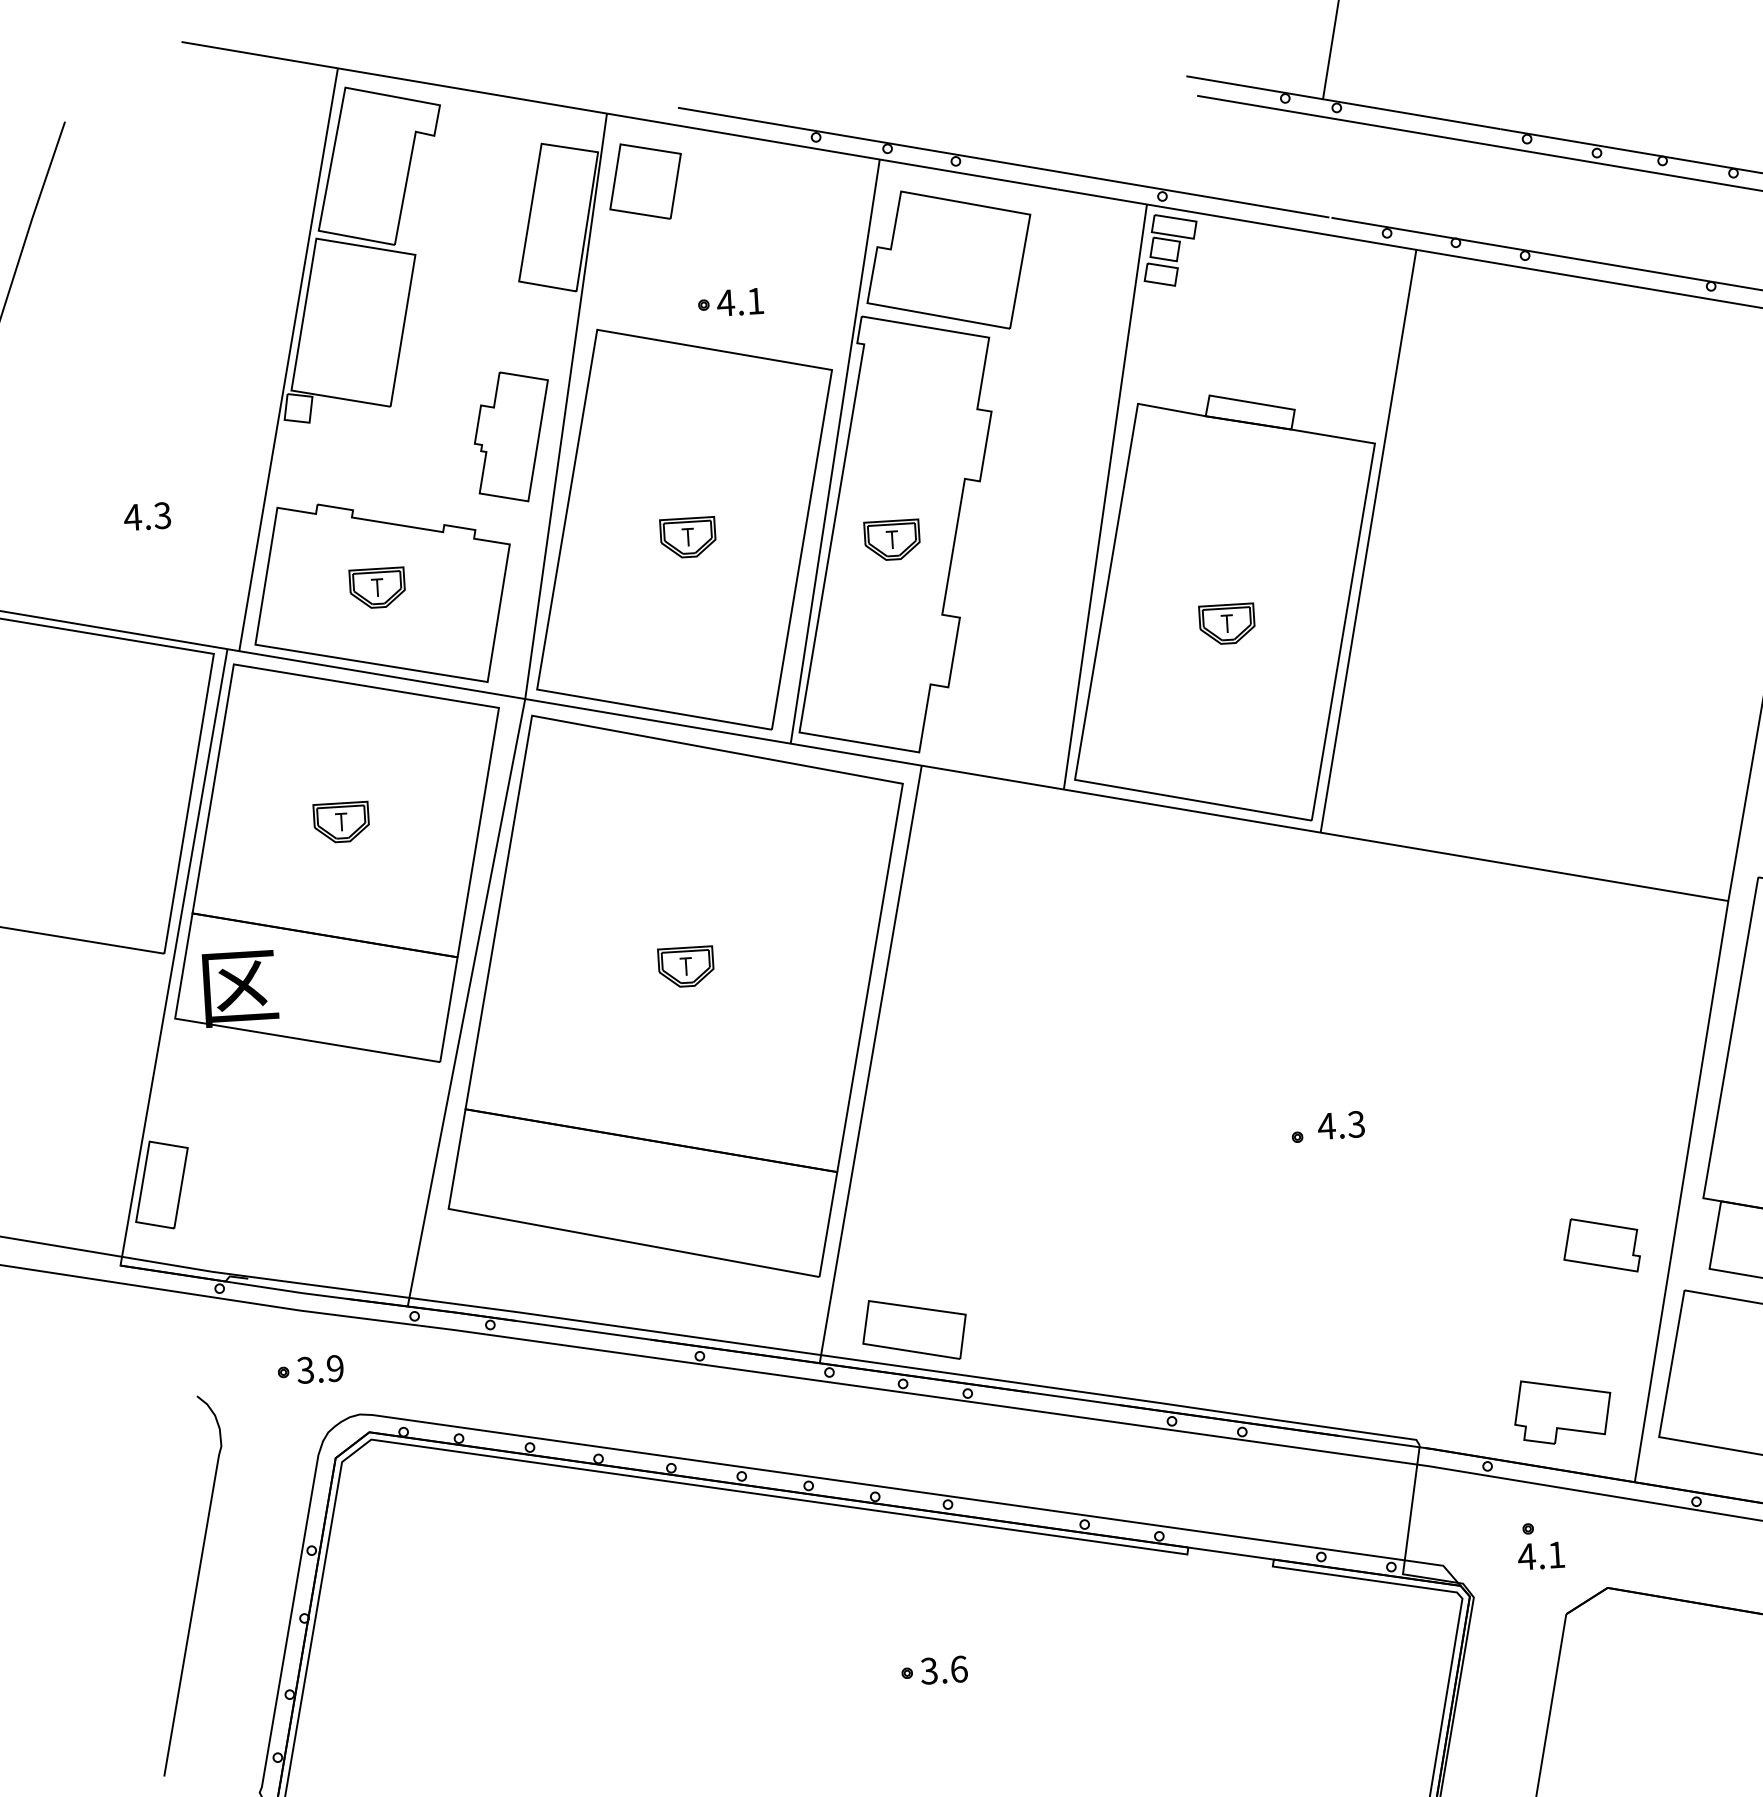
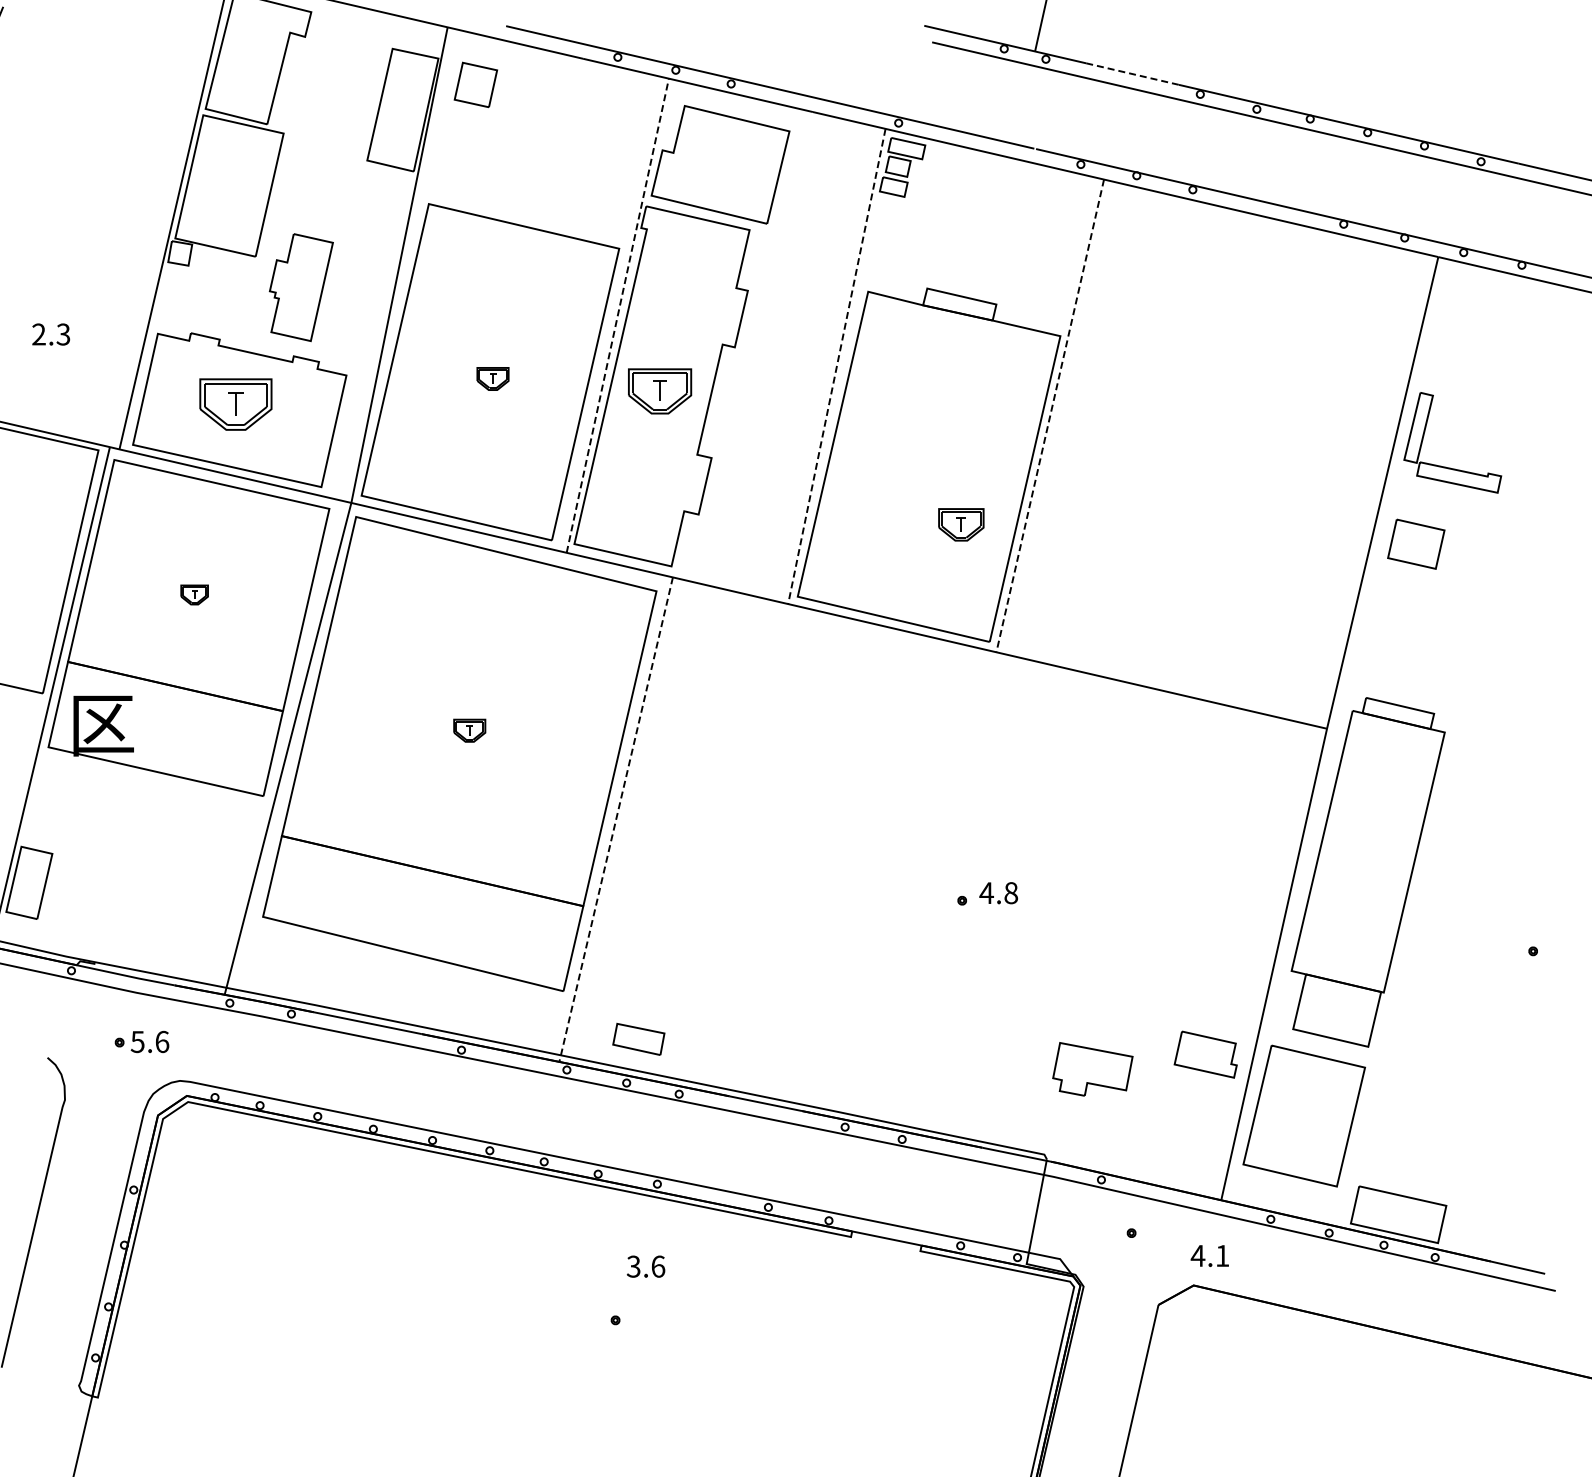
line: (1443, 119) -> (1132, 74), solid -> dashed
part: (645, 181) -> (475, 84), size x0.7
part: (730, 302) -> (539, 188), removed
part: (511, 436) -> (300, 287), moved
line: (834, 451) -> (617, 315), solid -> dashed
line: (1104, 497) -> (836, 366), solid -> dashed
text: (132, 517) -> (38, 334), 4.3 -> 2.3
part: (687, 537) -> (492, 378), size x0.7
part: (892, 539) -> (660, 390), size x1.4
line: (1368, 541) -> (1050, 416), solid -> dashed
part: (377, 587) -> (235, 404), size x1.6
part: (1227, 623) -> (961, 524), moved
part: (341, 822) -> (194, 594), size x0.6
part: (685, 966) -> (469, 730), size x0.7
line: (871, 1064) -> (616, 819), solid -> dashed
text: (1356, 1124) -> (1011, 893), 4.3 -> 4.8
part: (1601, 1245) -> (1205, 1054), moved
part: (914, 1330) -> (638, 1039), size x0.6
text: (321, 1368) -> (150, 1041), 3.9 -> 5.6
part: (1562, 1411) -> (1092, 1069), moved
text: (1540, 1555) -> (1209, 1255), moved
text: (943, 1670) -> (645, 1266), moved

